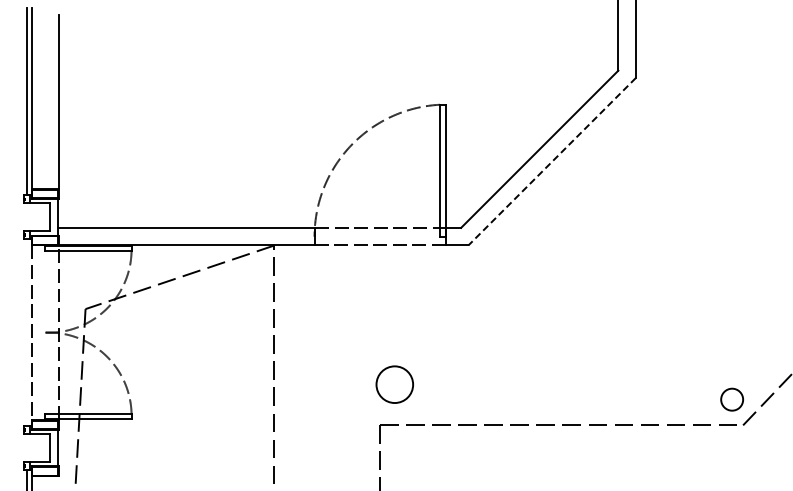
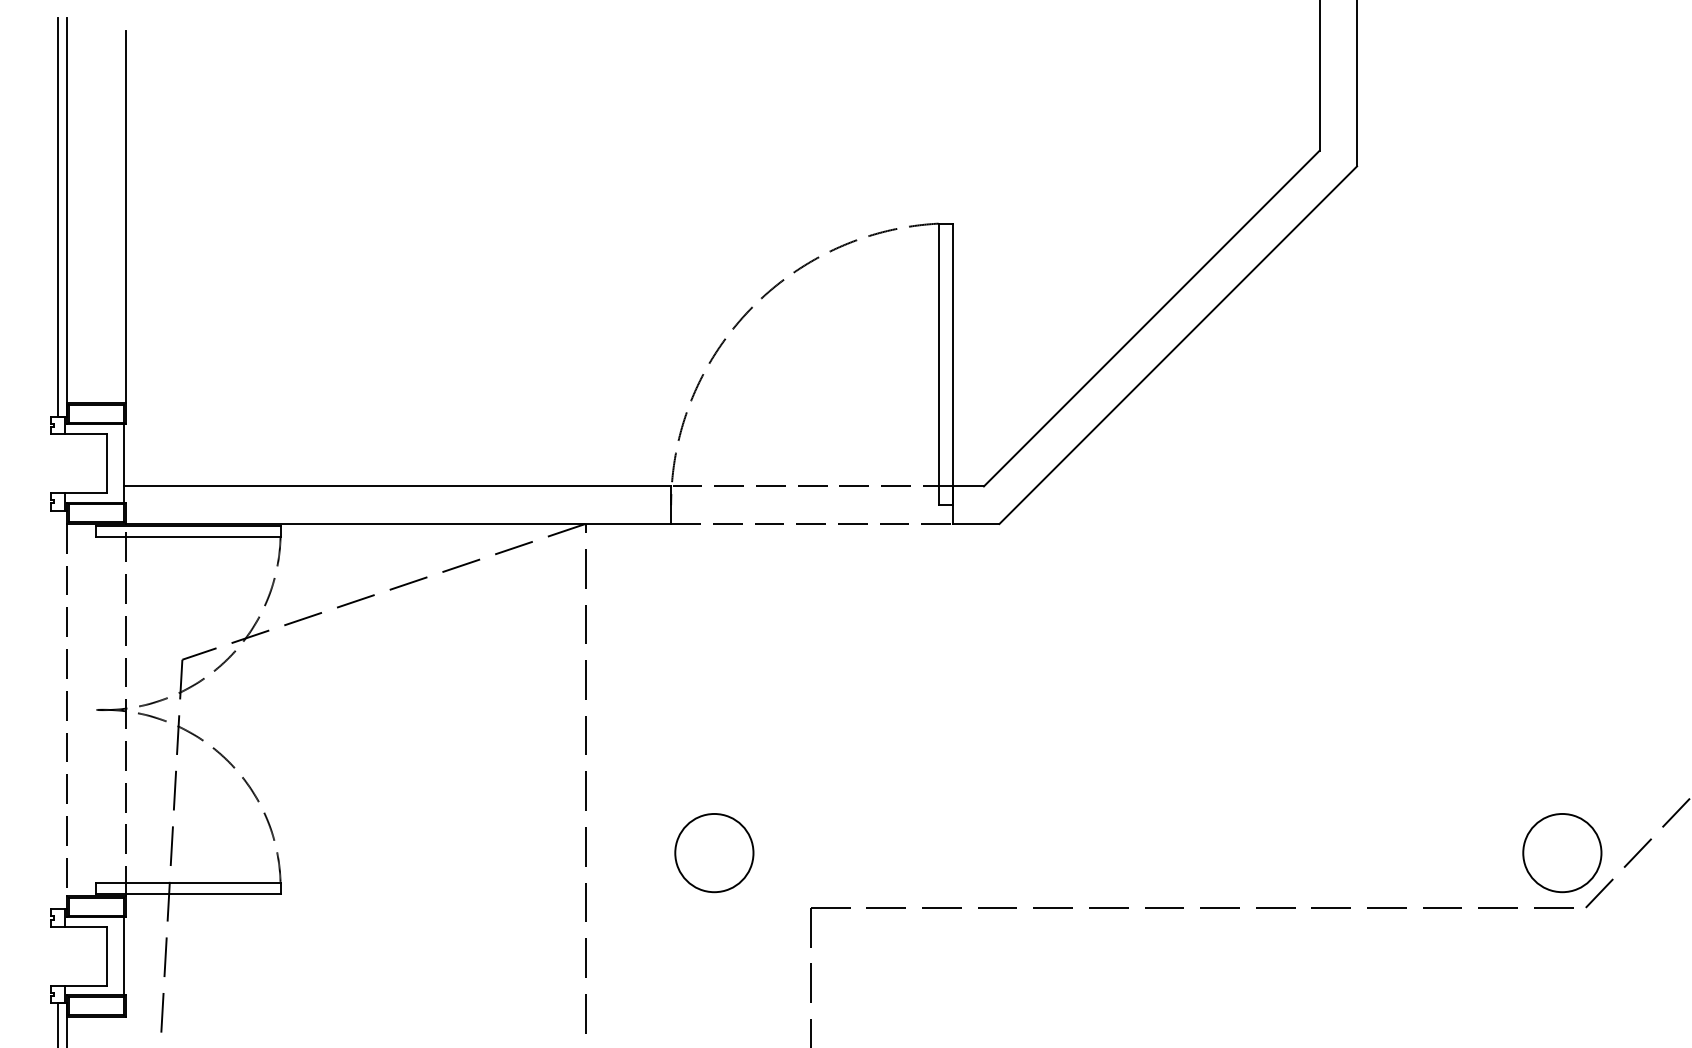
line: (551, 162) -> (1176, 346), dashed -> solid
circle: (394, 384) -> (713, 852), moved
circle: (731, 399) -> (1560, 852), size x1.67

